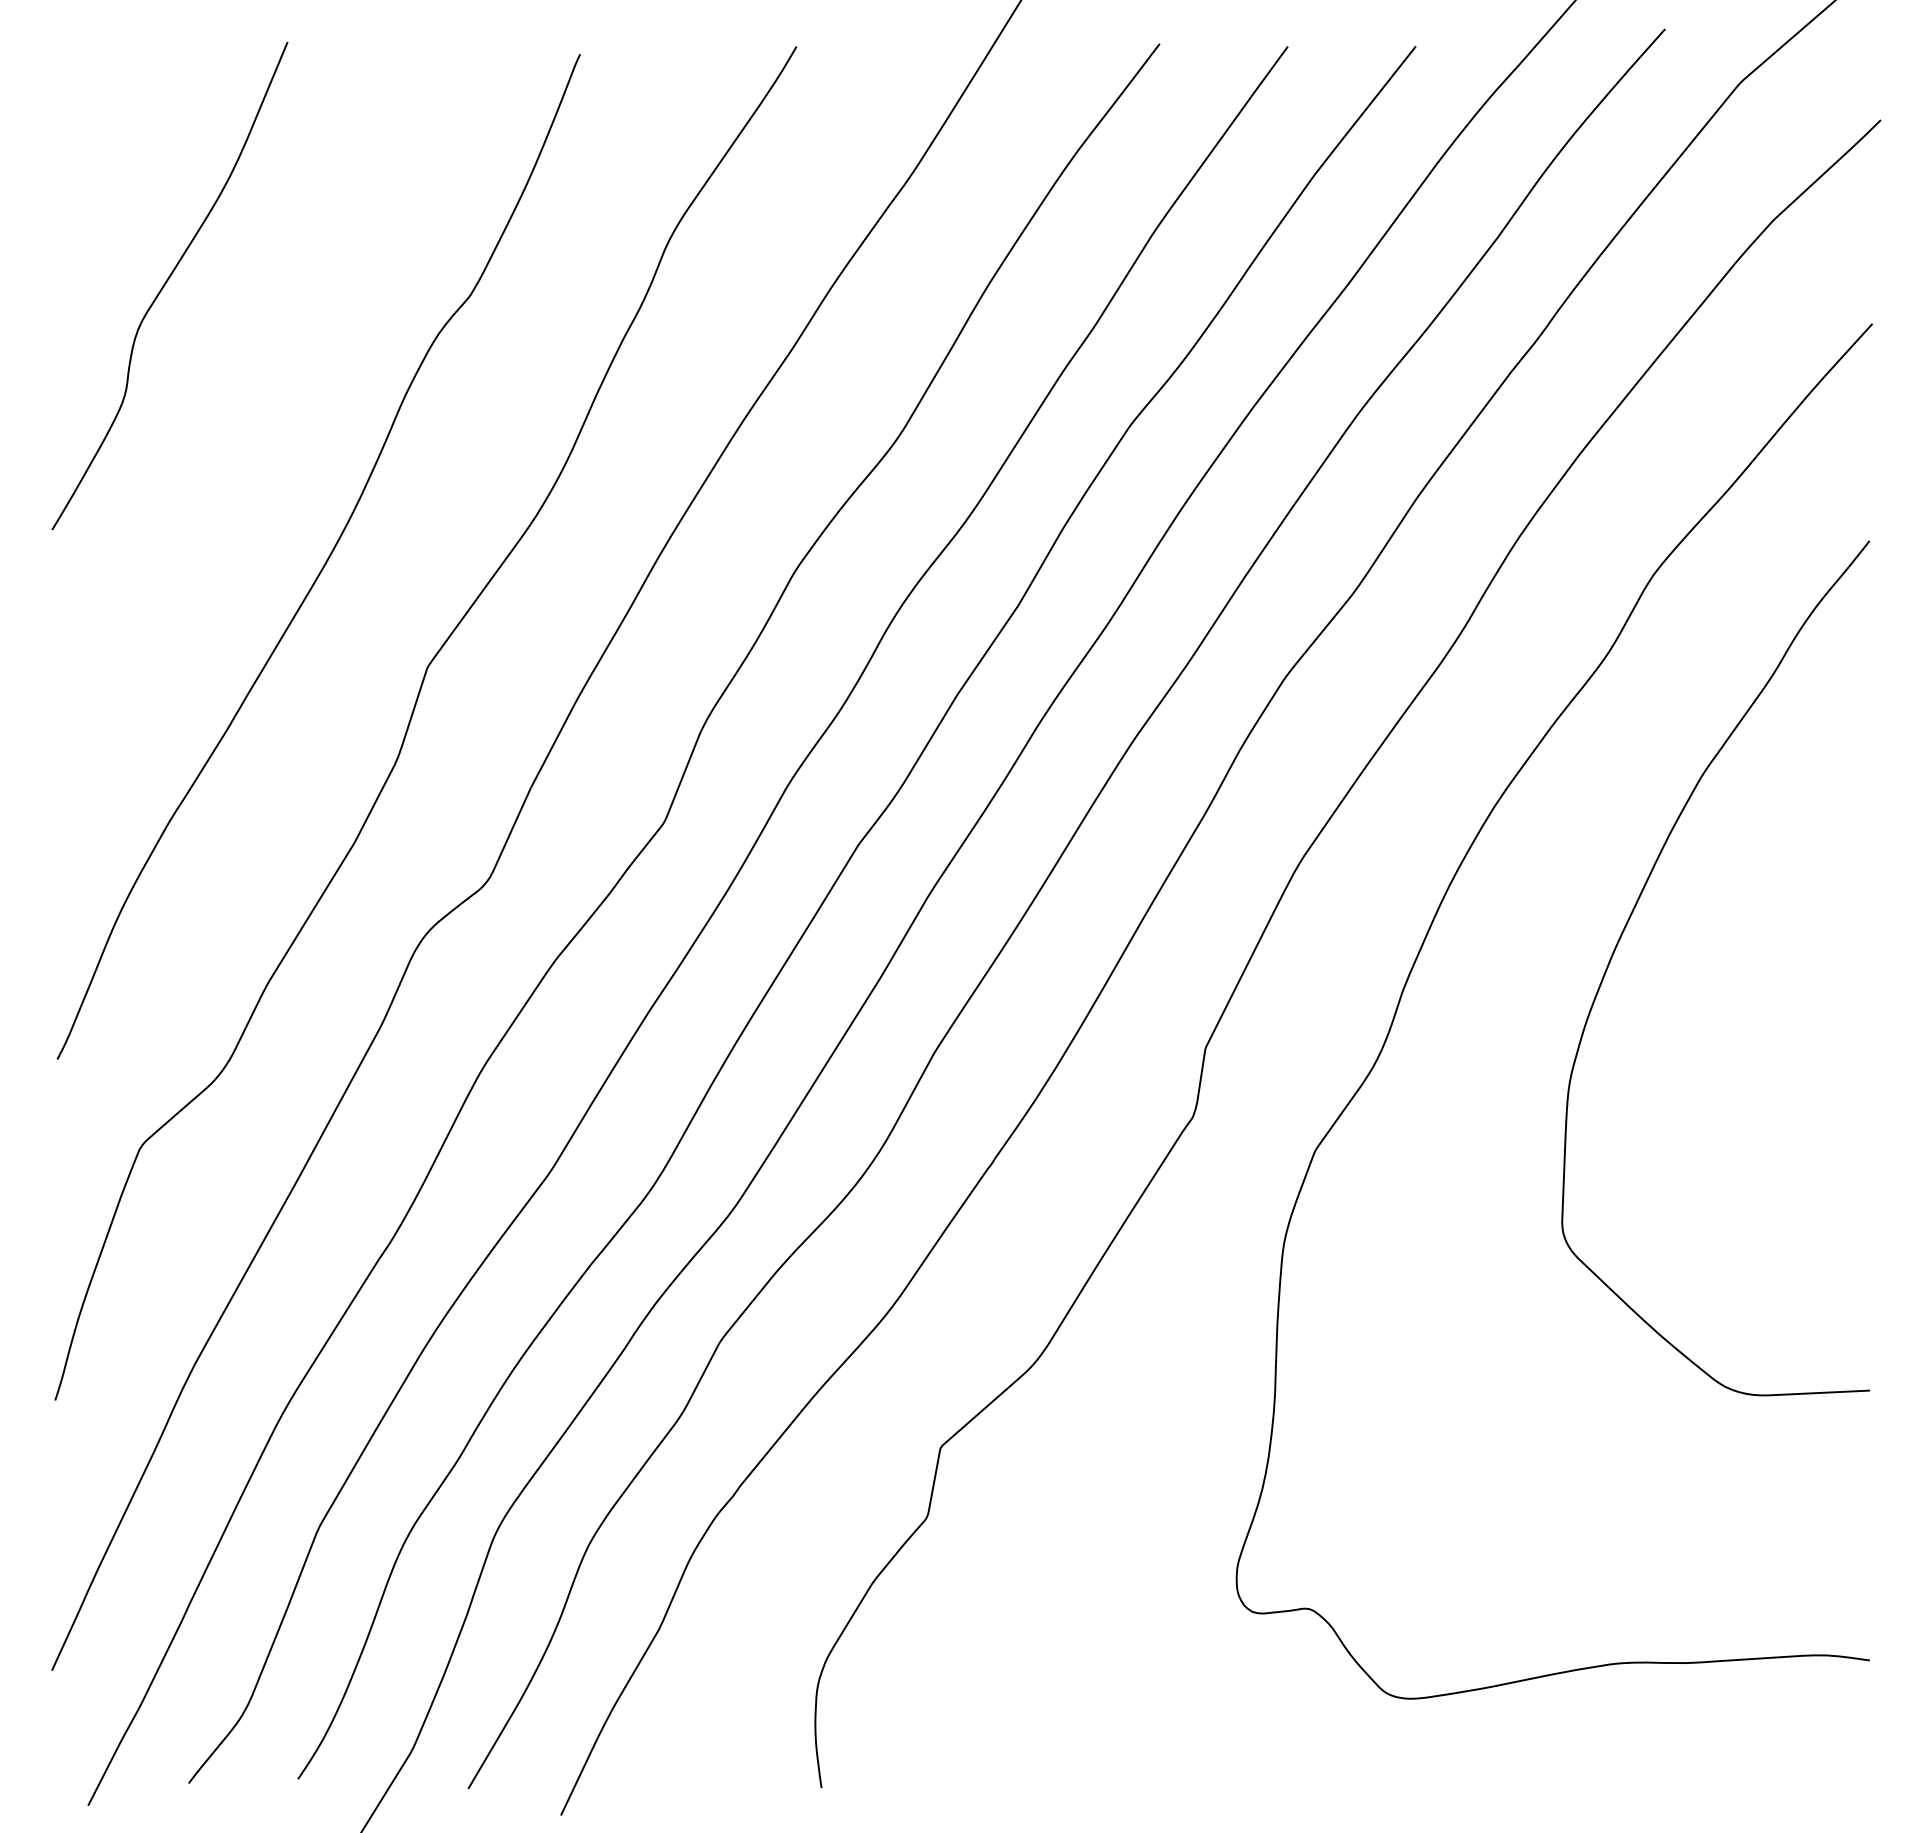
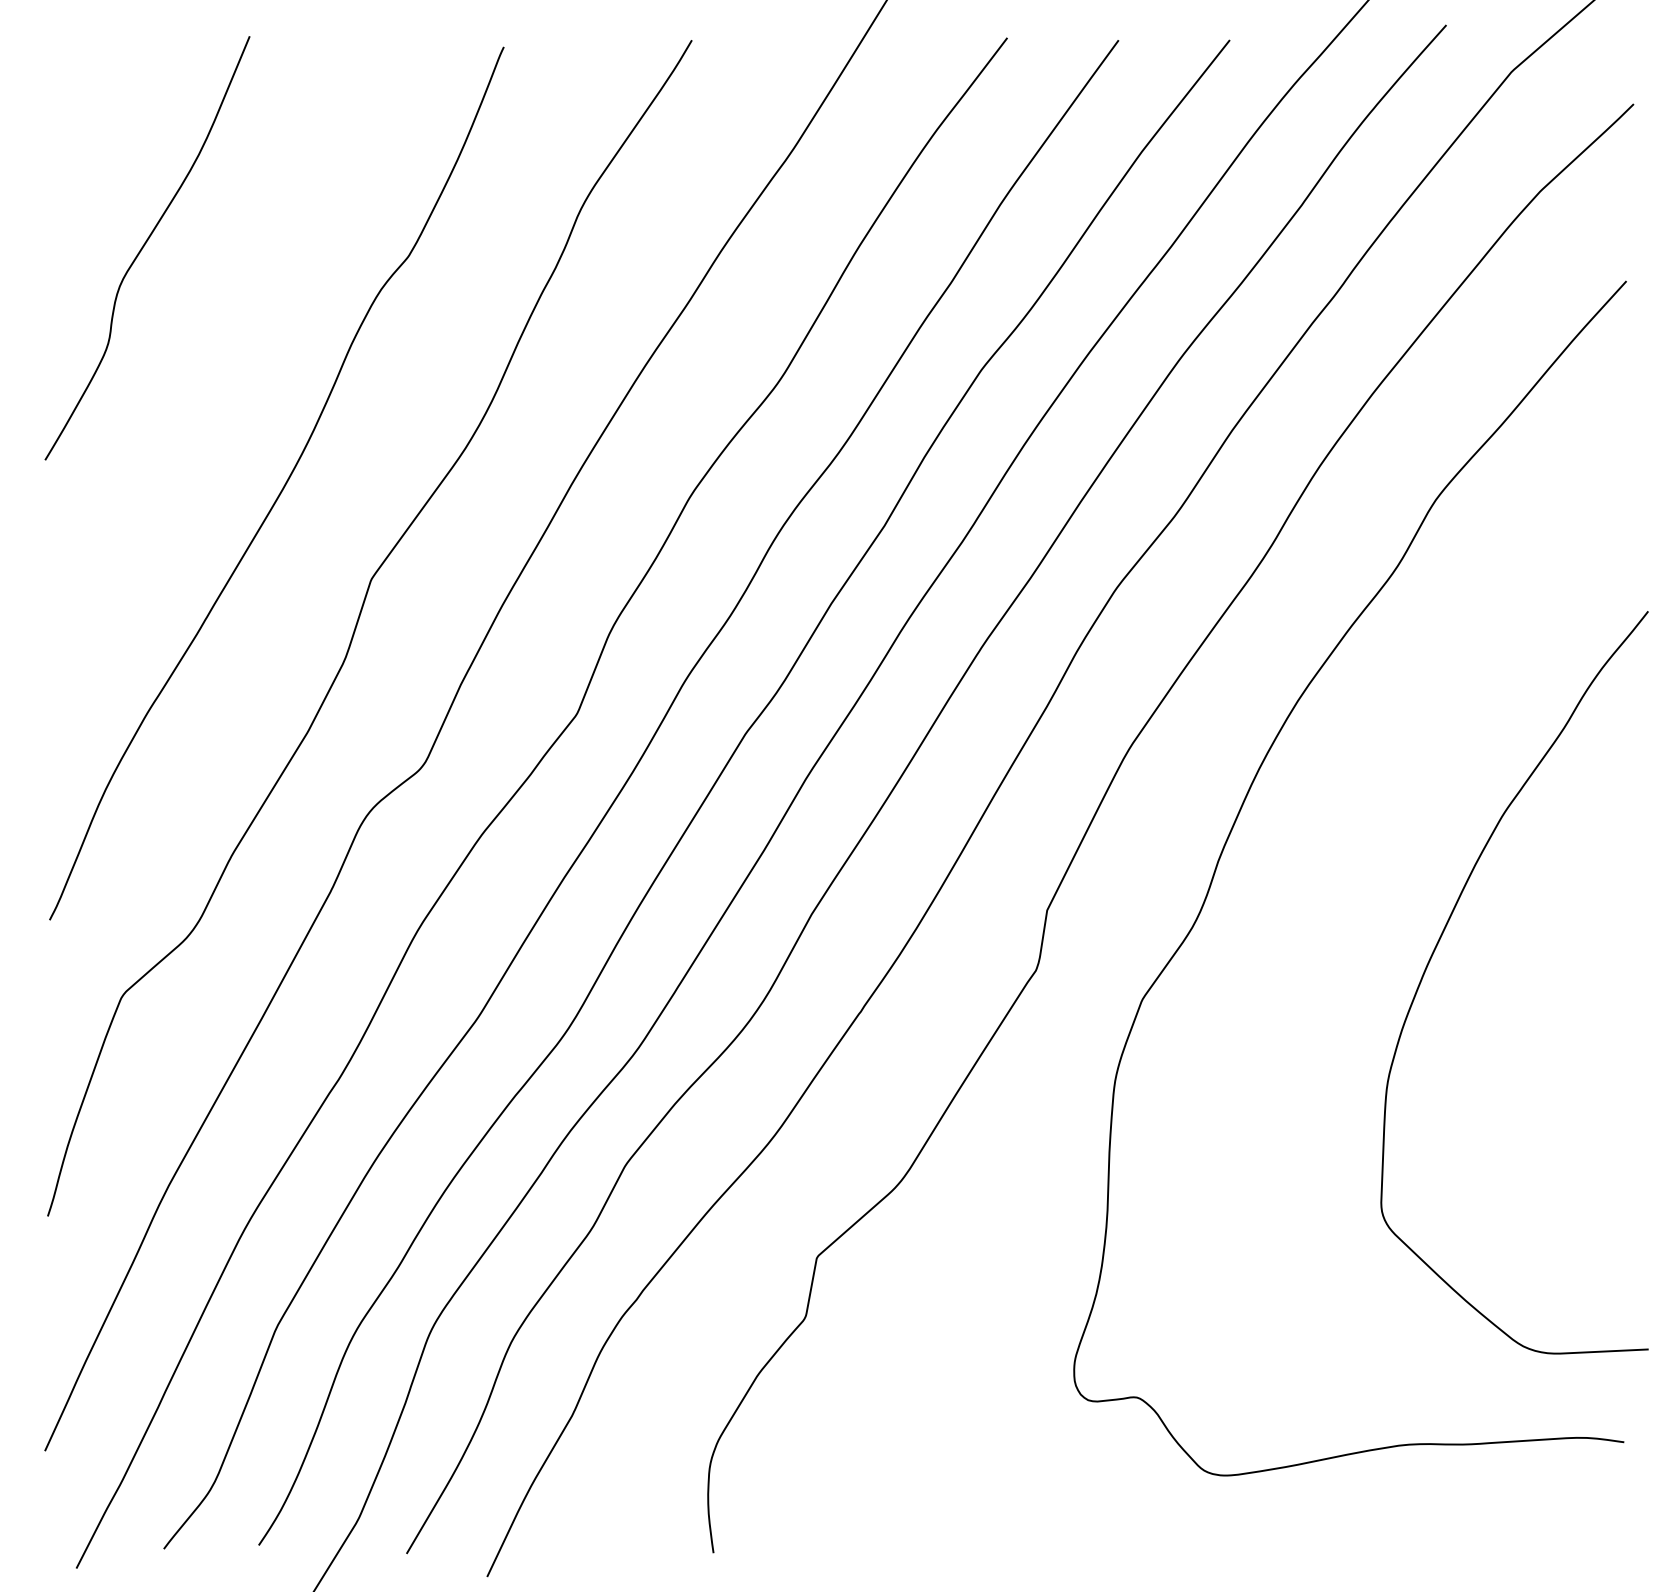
curve: (1625, 929) -> (1436, 948), moved

